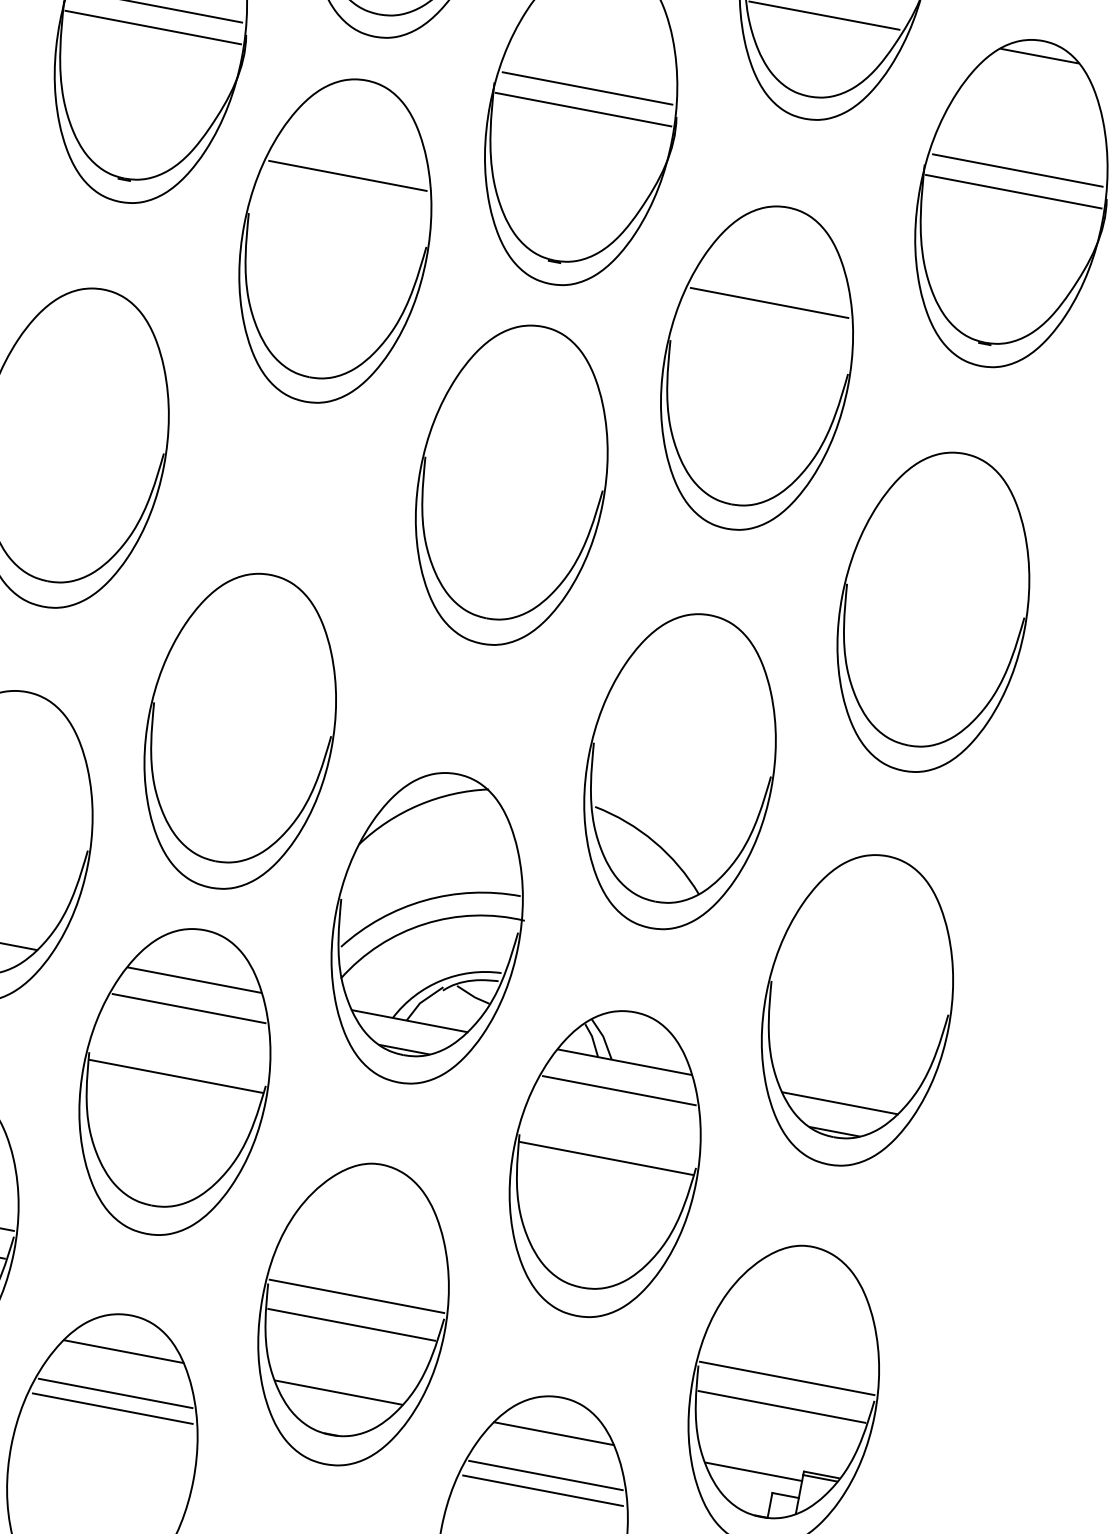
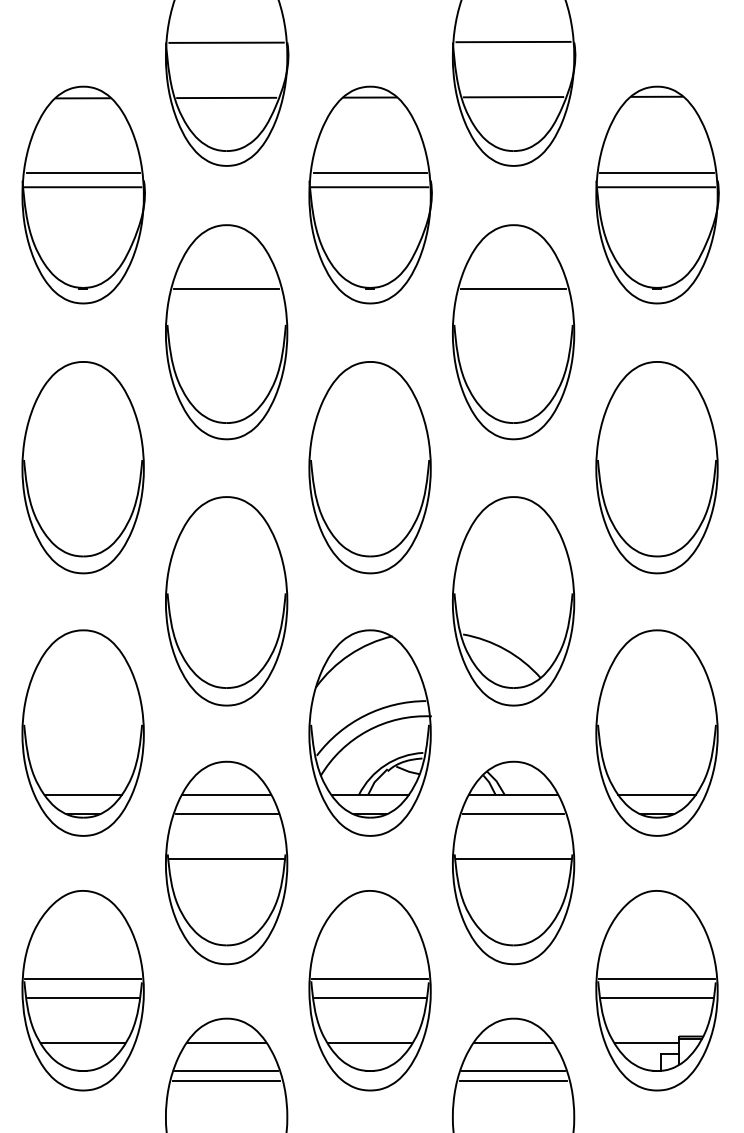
part: (335, 241) -> (226, 332), moved
part: (511, 484) -> (369, 467), moved
part: (240, 731) -> (226, 601), moved

